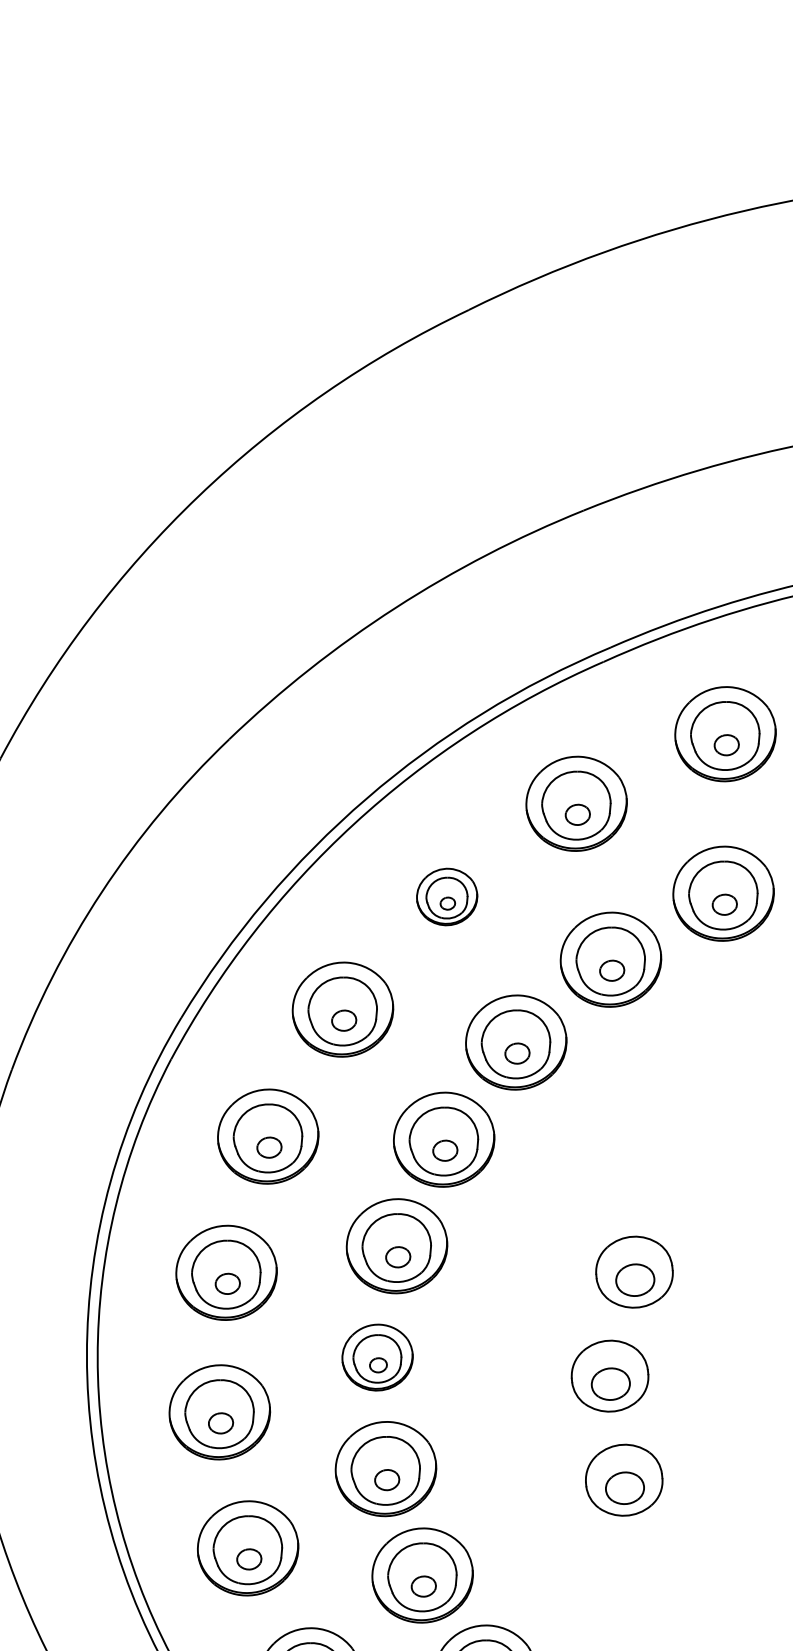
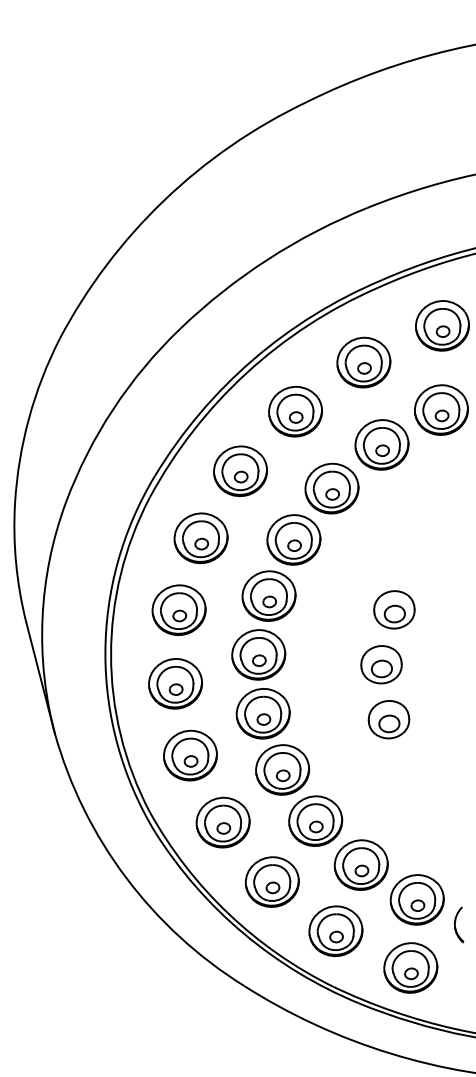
part: (447, 896) -> (295, 411), size x1.67
part: (376, 1356) -> (258, 654), size x1.43

